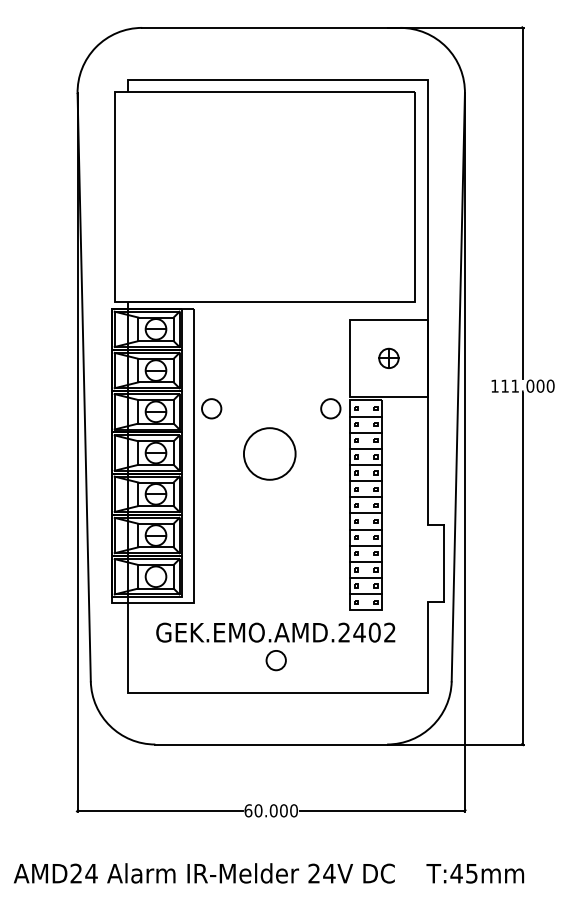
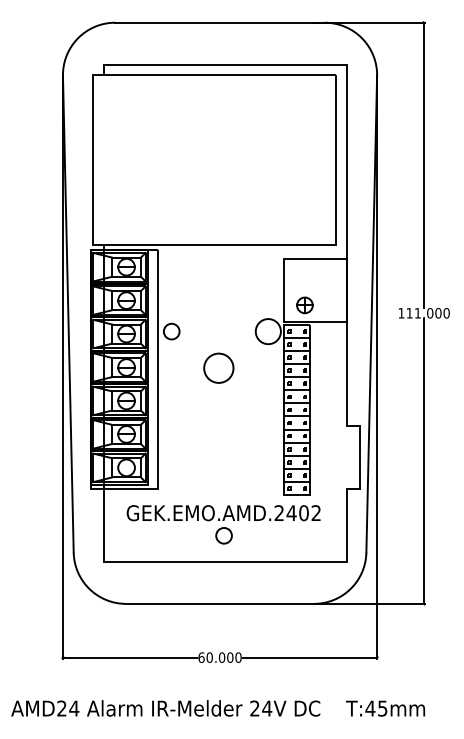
part: (388, 357) -> (304, 304), moved
circle: (330, 408) -> (268, 331), size x1.6
circle: (269, 453) -> (218, 367), size x0.7

